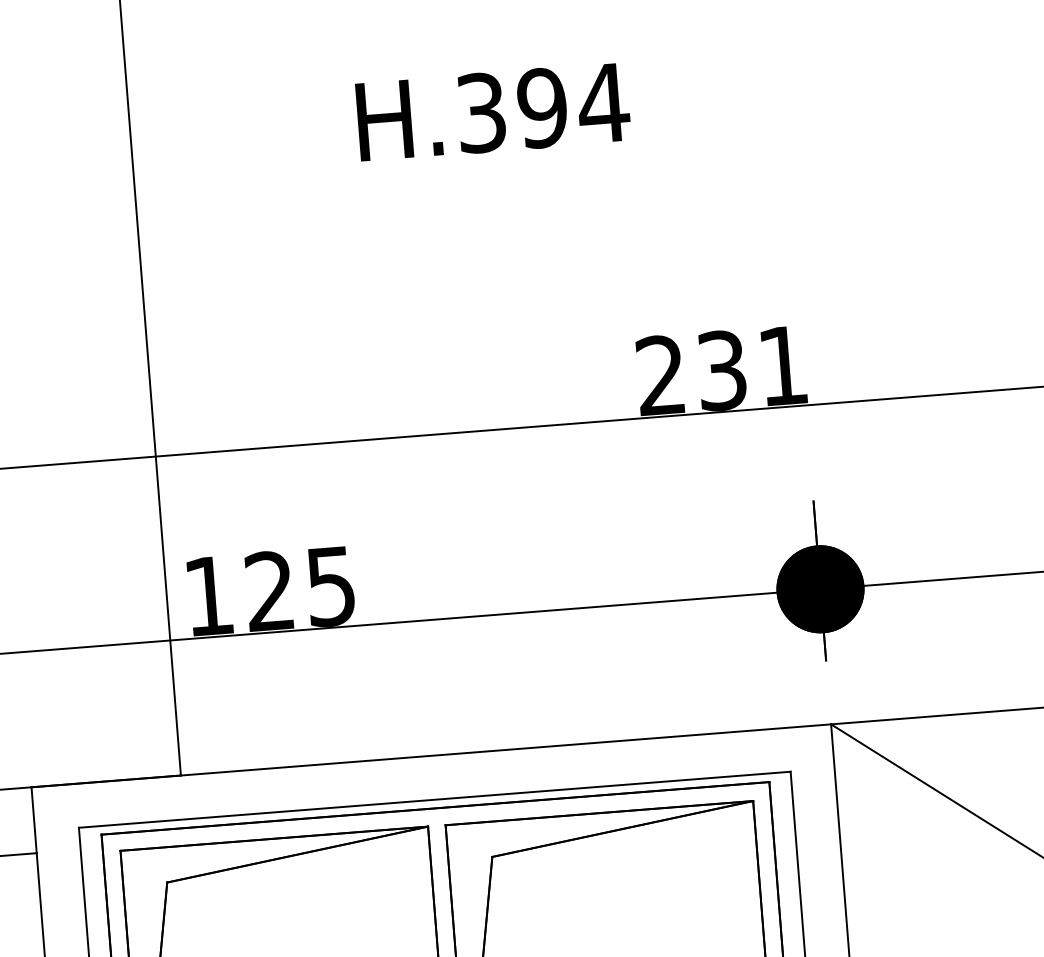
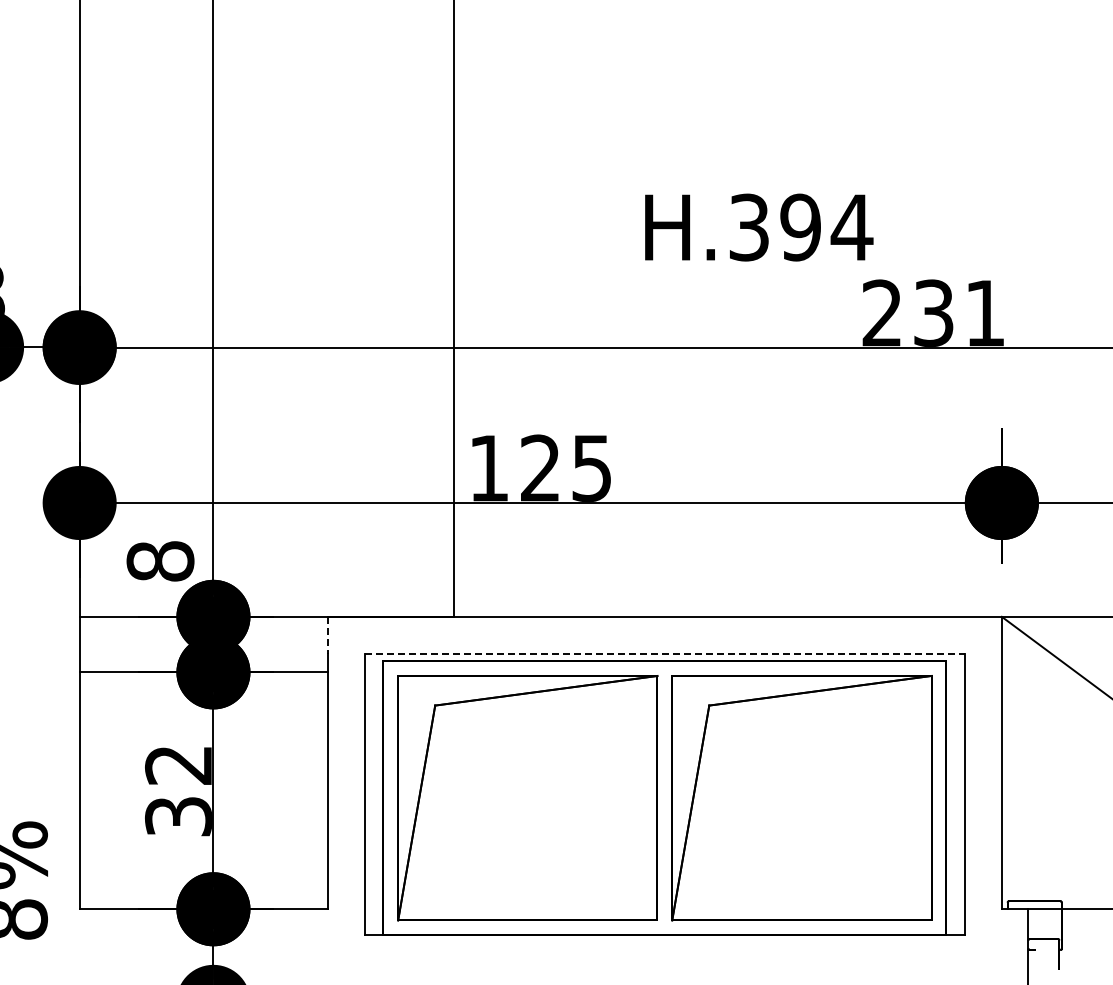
text: (493, 111) -> (759, 227), moved
line: (434, 799) -> (664, 653), solid -> dashed
line: (32, 809) -> (327, 635), solid -> dashed

